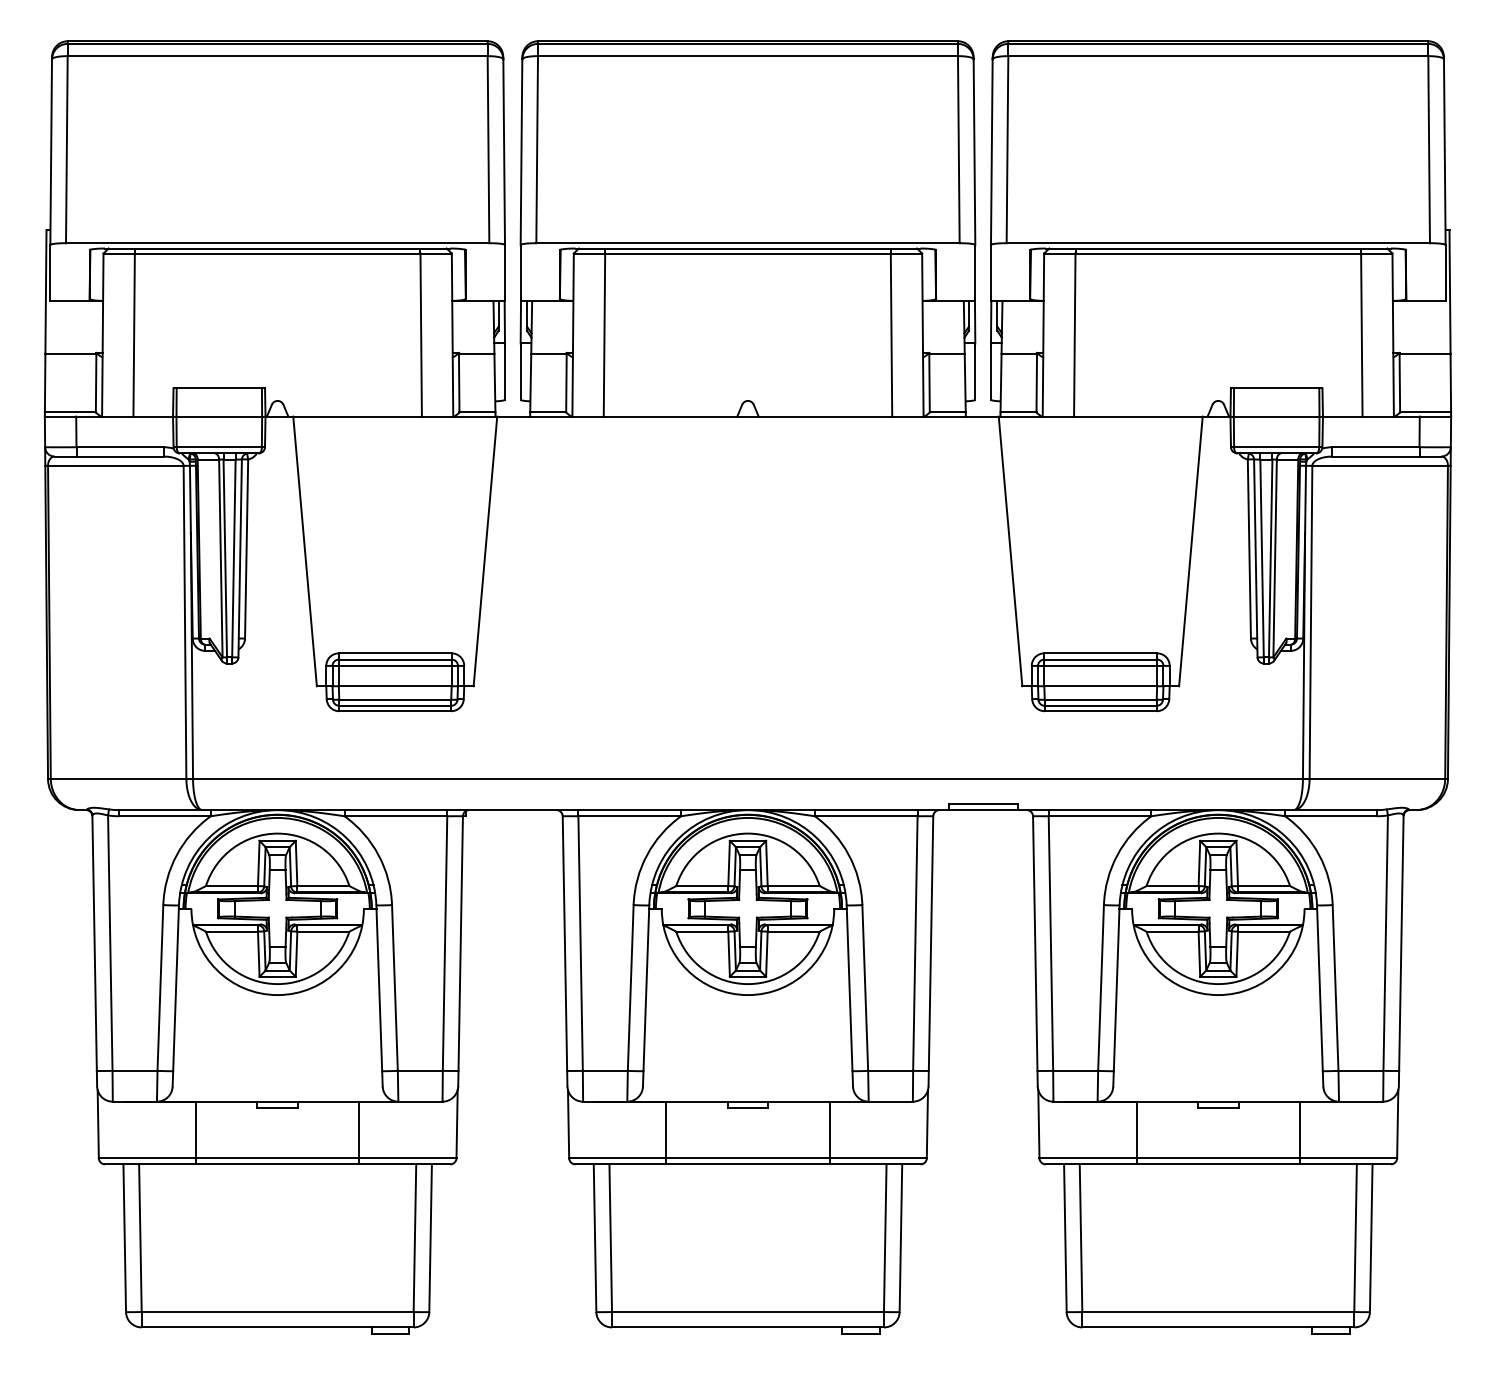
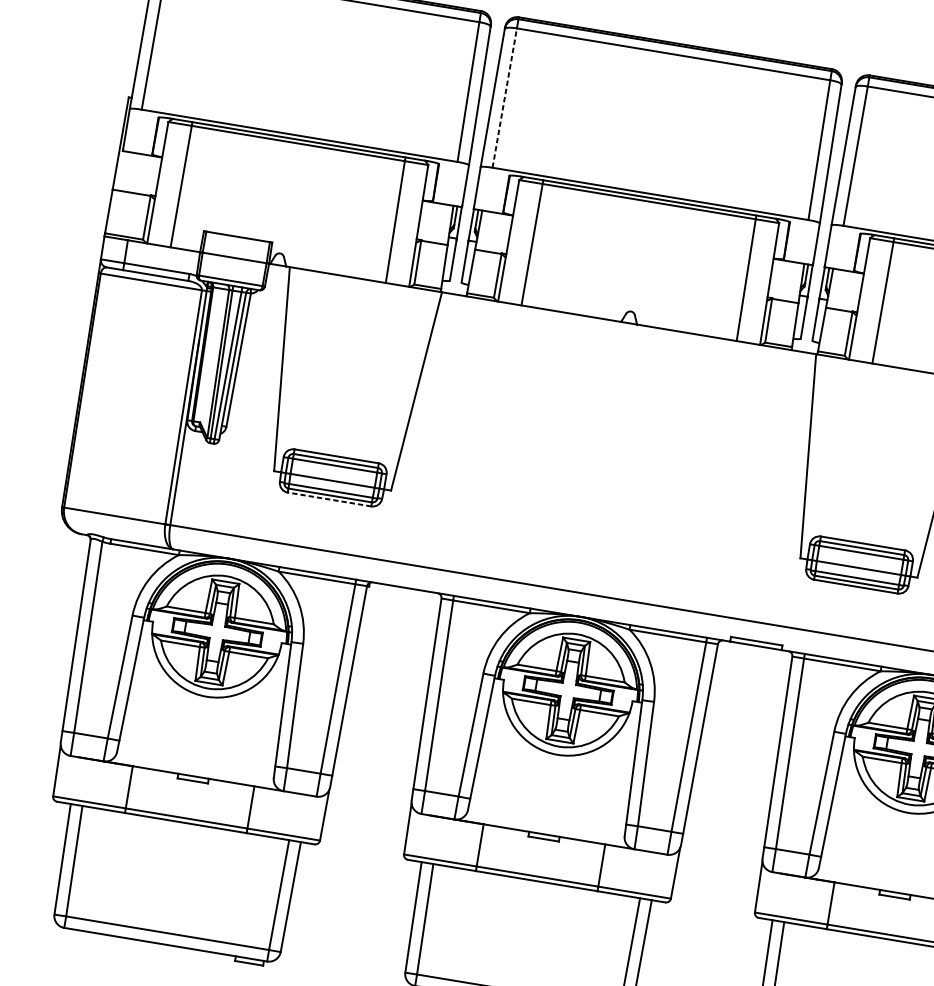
line: (537, 149) -> (505, 98), solid -> dashed
line: (395, 711) -> (329, 499), solid -> dashed

